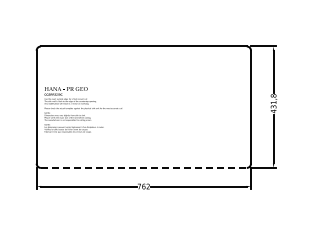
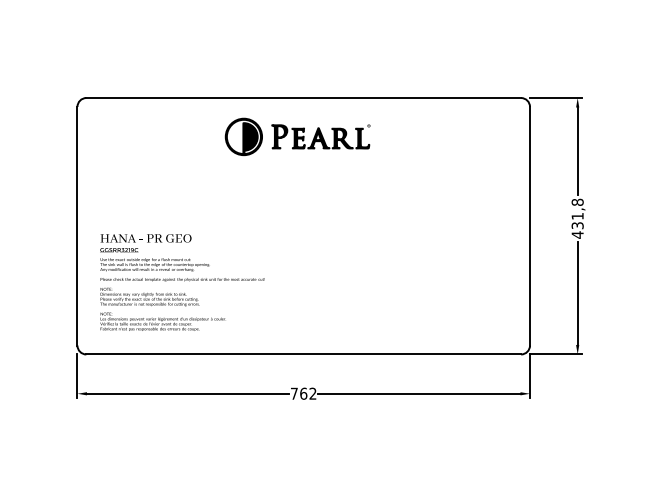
part: (140, 64) -> (296, 136), added
text: (82, 109) -> (180, 281), moved
line: (143, 167) -> (302, 353), dashed -> solid

